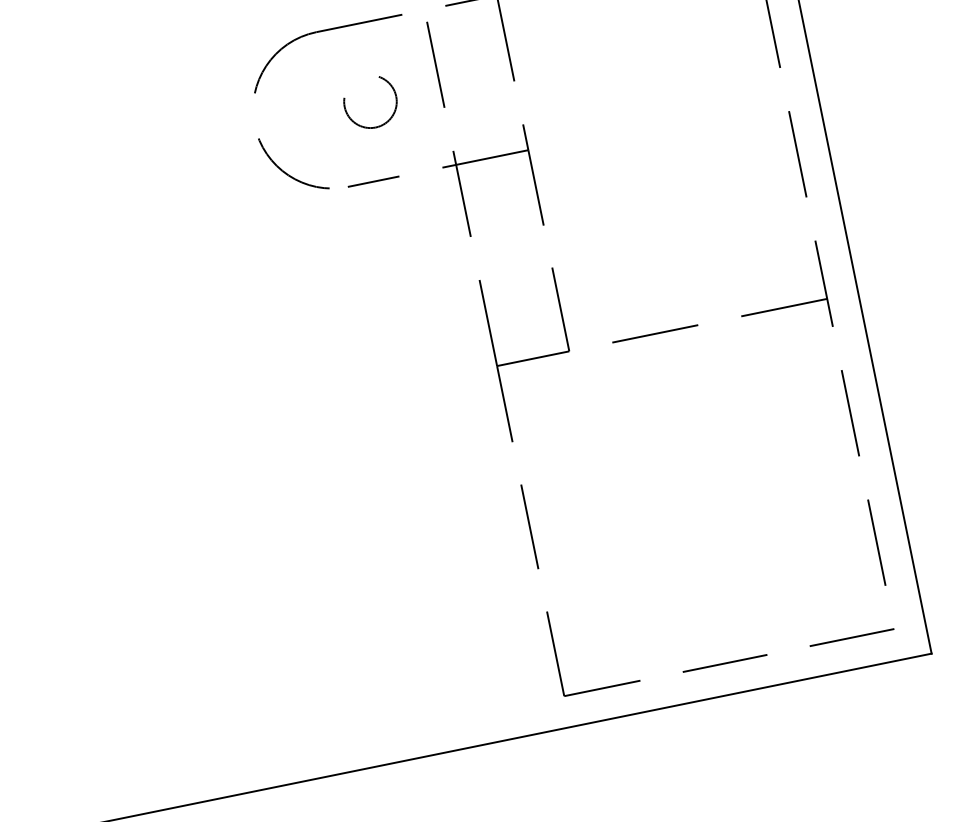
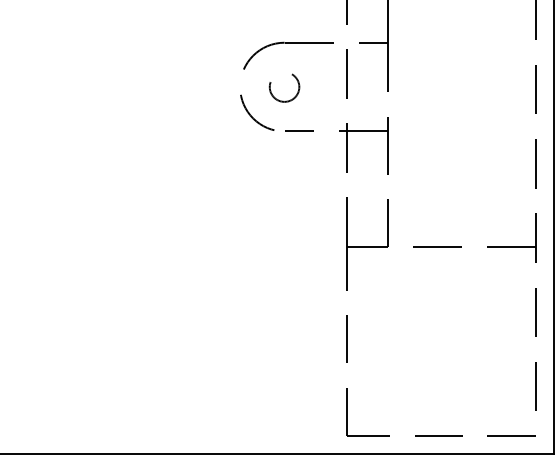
circle: (370, 102) -> (284, 87), moved

